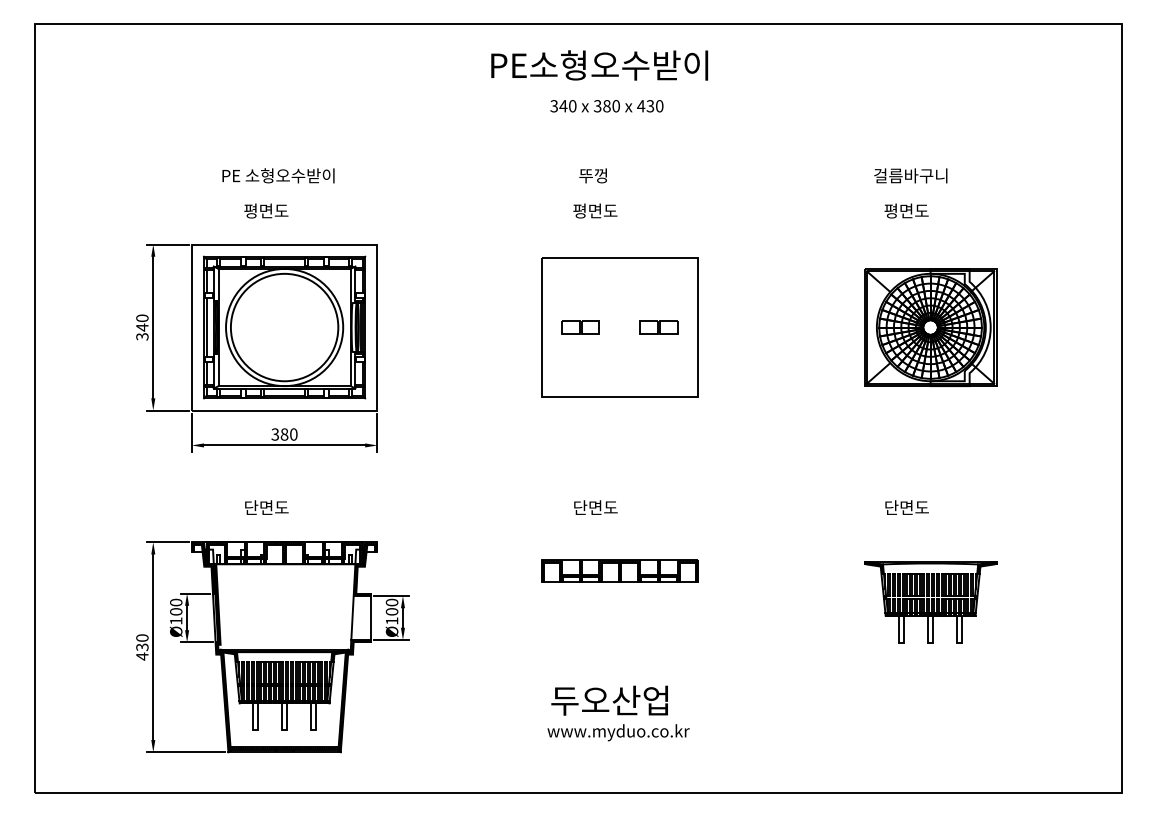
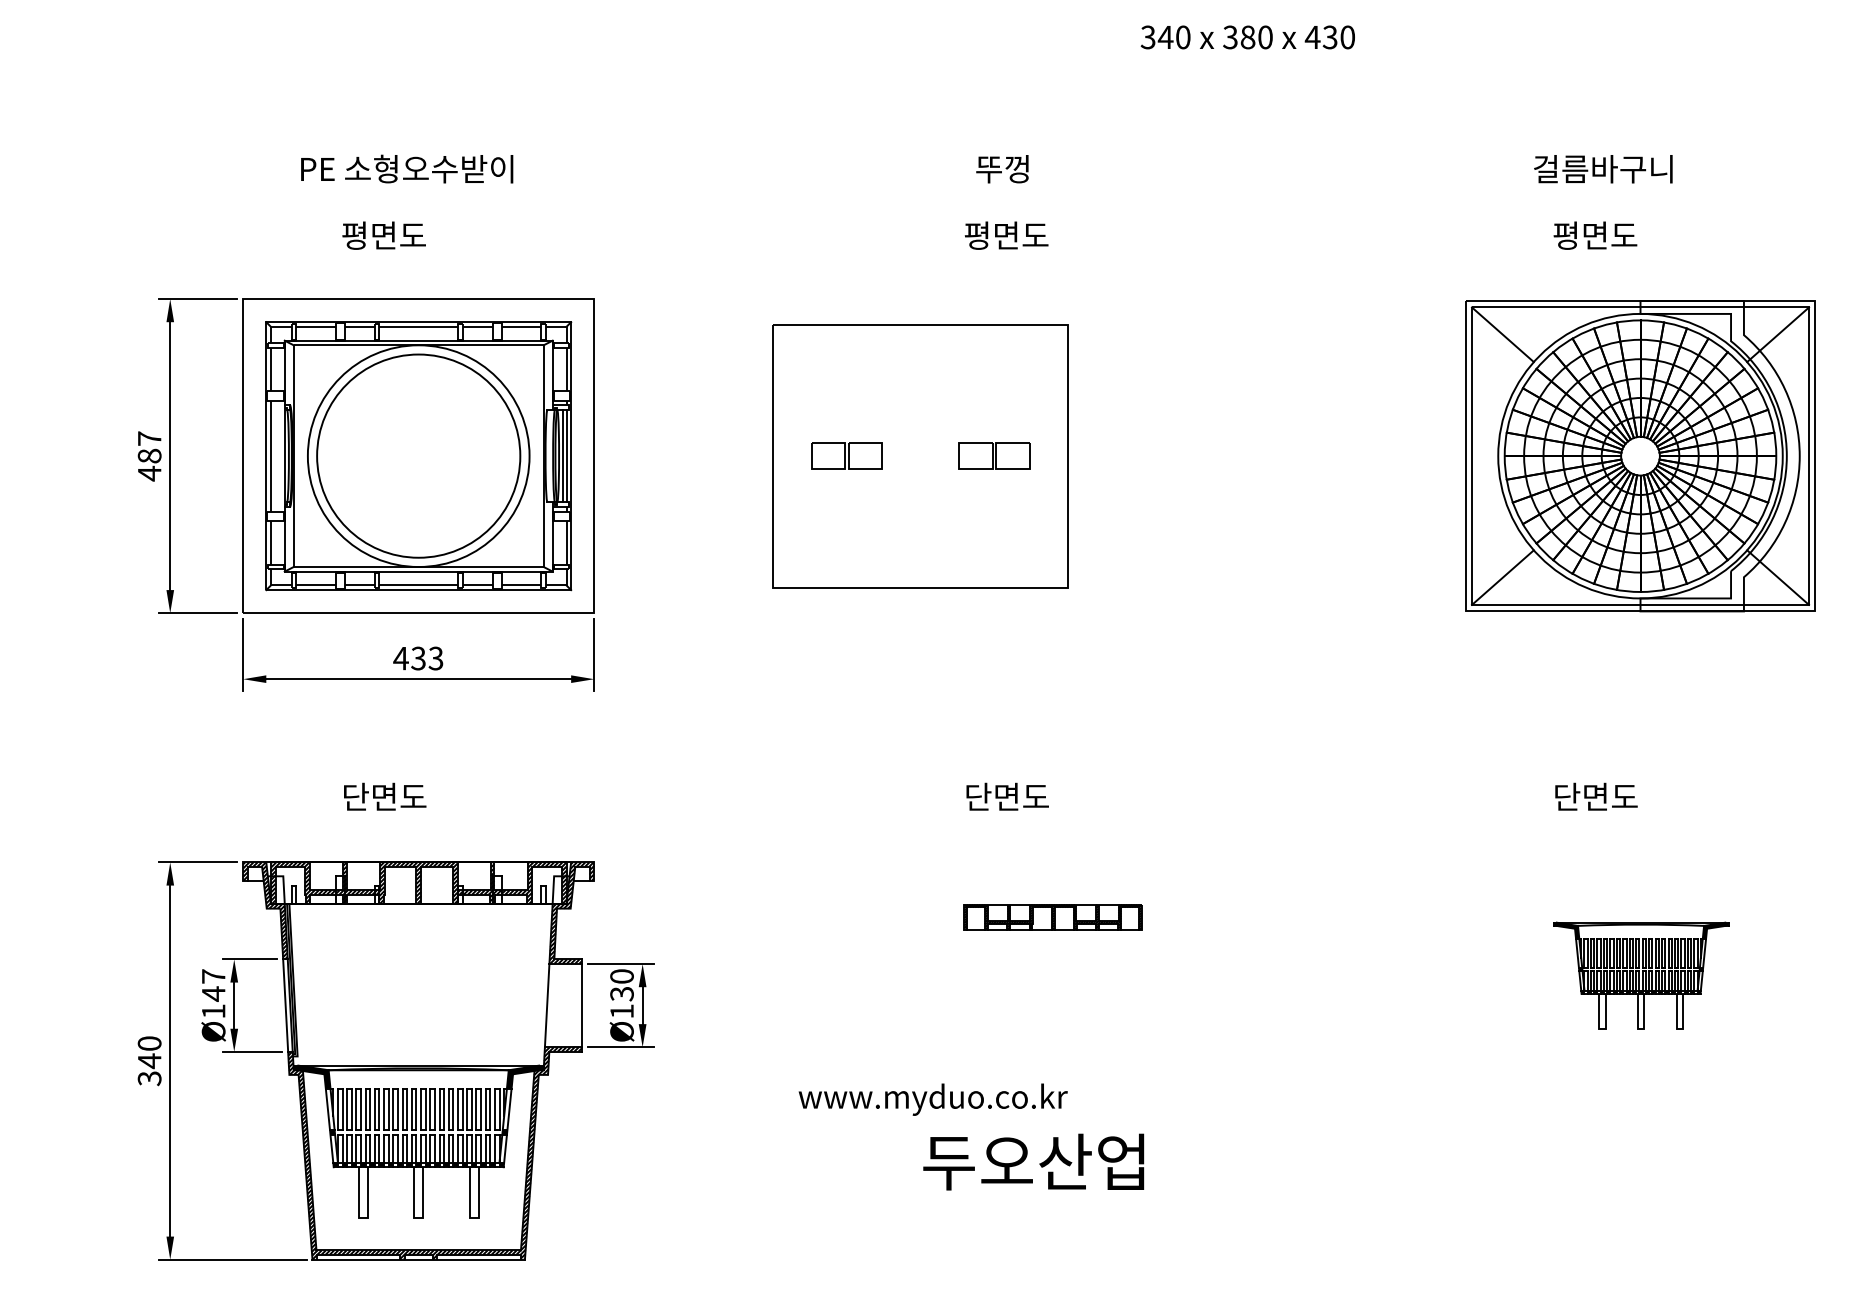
text: (606, 106) -> (1247, 37), moved
text: (142, 327) -> (149, 456), 340 -> 487
part: (619, 327) -> (919, 456), moved
part: (930, 327) -> (1640, 456), size x1.4
text: (284, 434) -> (418, 658), 380 -> 433
part: (619, 570) -> (1052, 915), size x0.6
part: (930, 602) -> (1640, 976), size x0.7
text: (176, 607) -> (214, 985), Ø100 -> Ø147
text: (392, 611) -> (622, 993), Ø100 -> Ø130
text: (142, 651) -> (149, 1069), 430 -> 340
text: (618, 732) -> (933, 1099), moved

